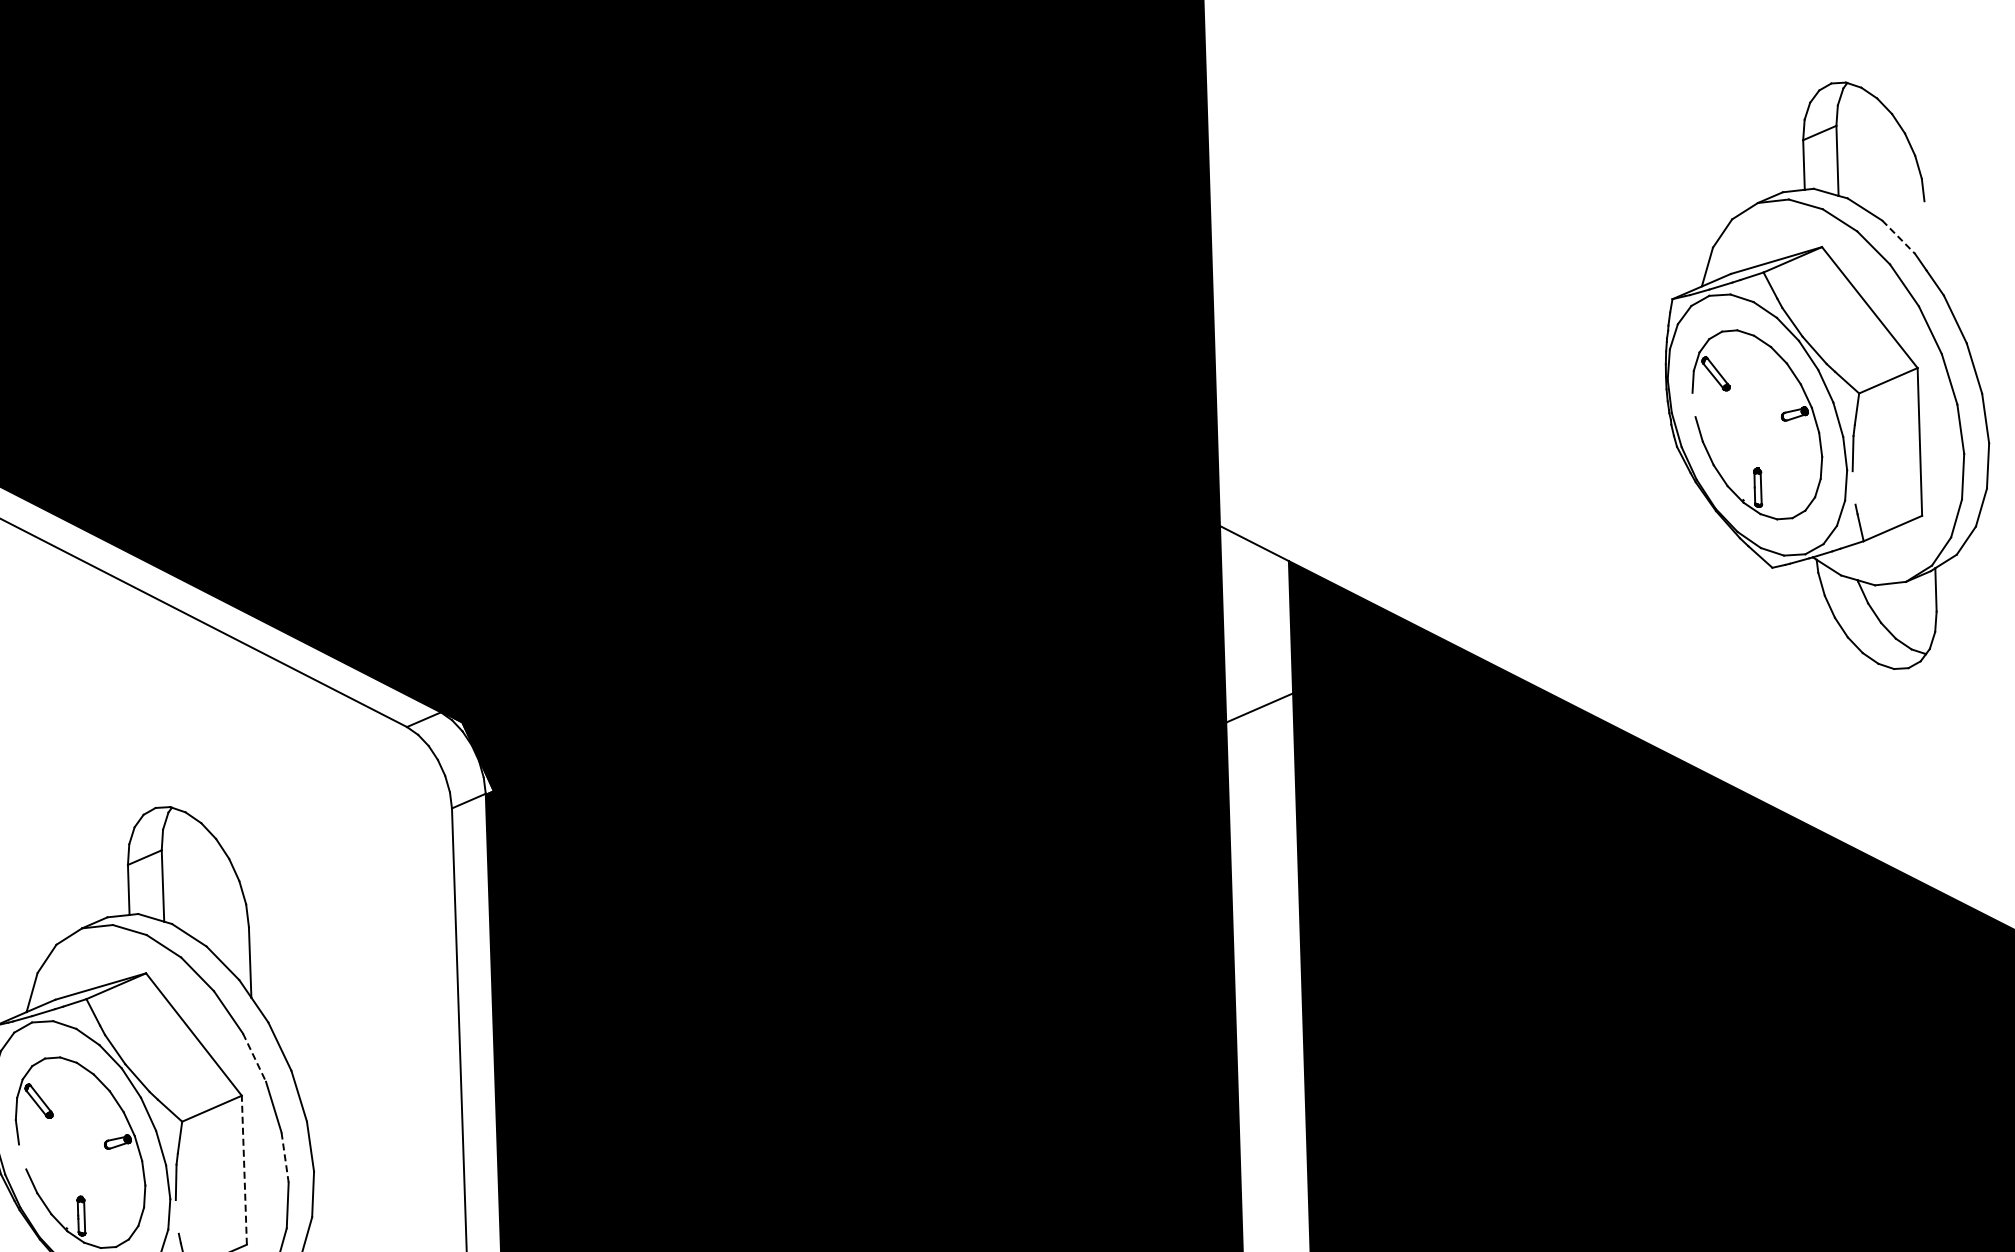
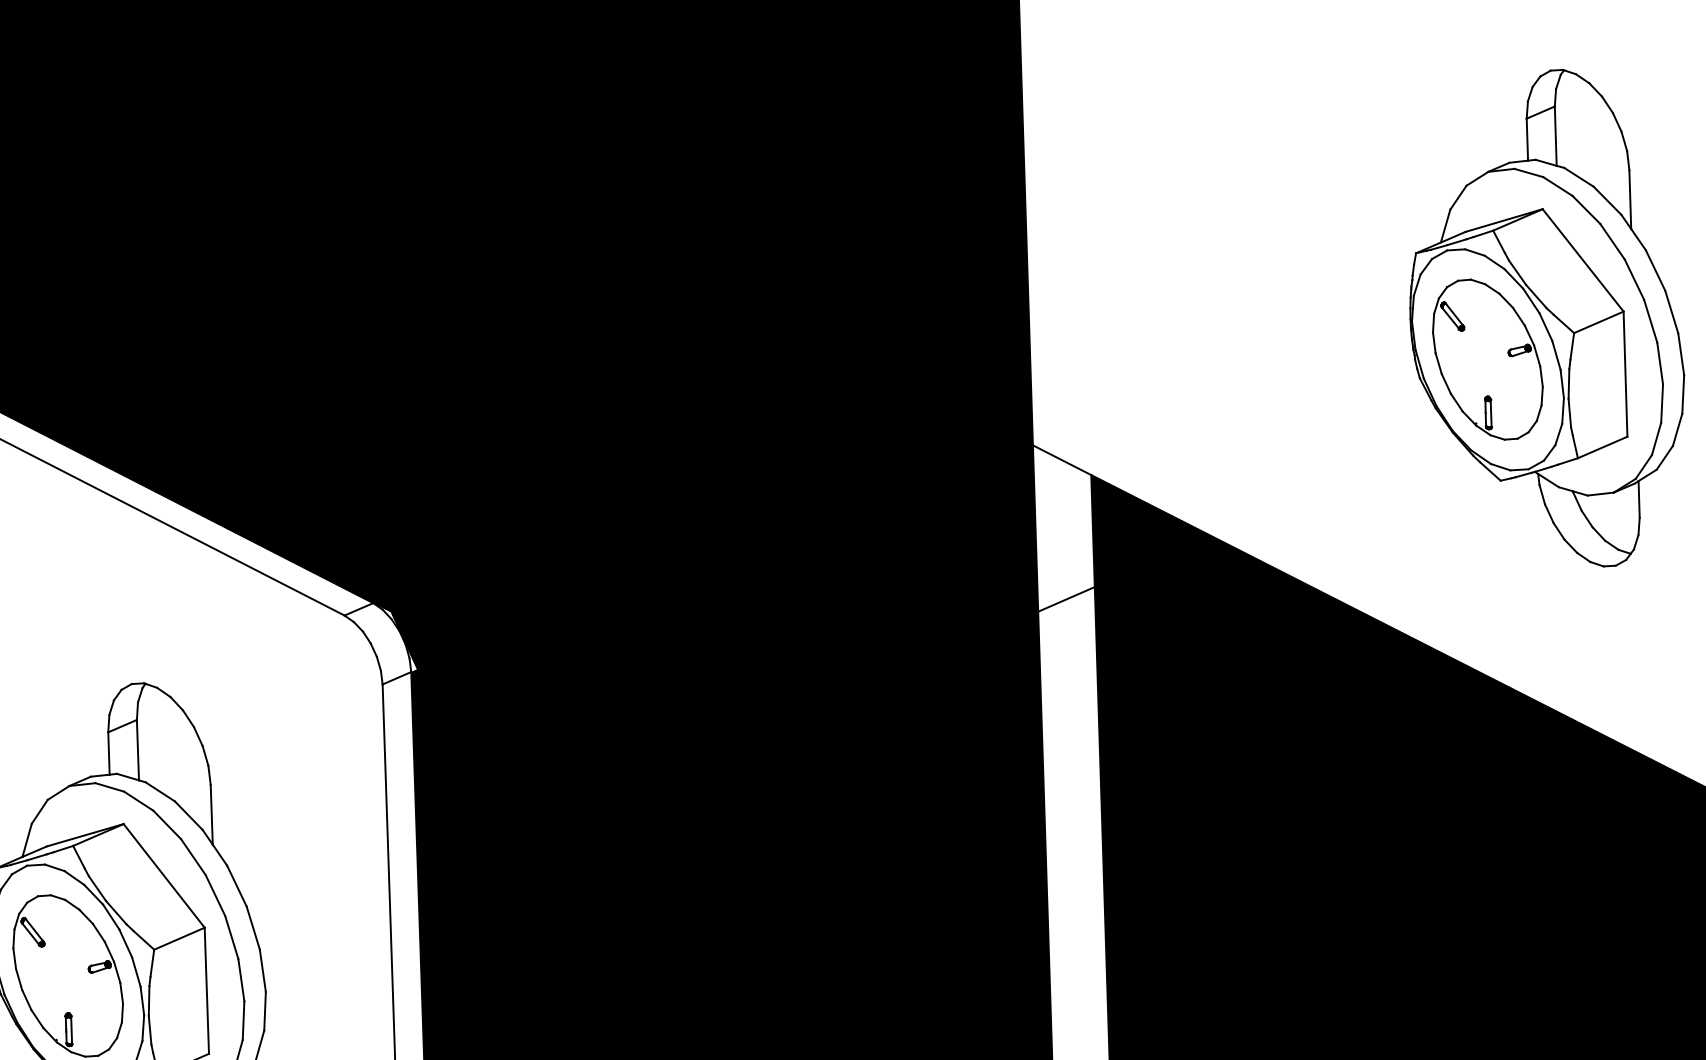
line: (1925, 235) -> (1630, 199), added
line: (1898, 237) -> (1607, 201), dashed -> solid
line: (1693, 404) -> (1433, 342), added
line: (1853, 487) -> (1569, 412), added
line: (254, 1057) -> (215, 895), dashed -> solid
line: (22, 1156) -> (19, 979), added
line: (285, 1158) -> (241, 980), dashed -> solid
line: (244, 1170) -> (206, 991), dashed -> solid
line: (176, 1216) -> (149, 1029), added

